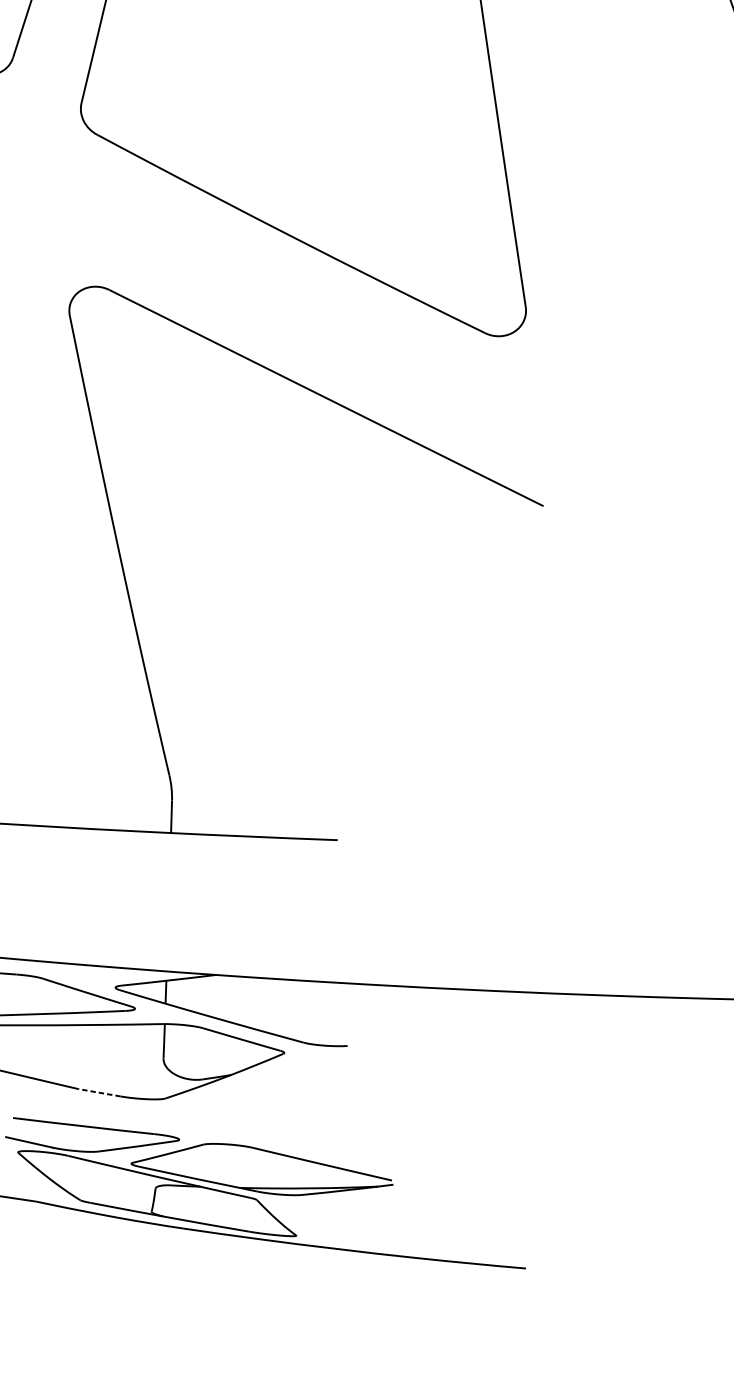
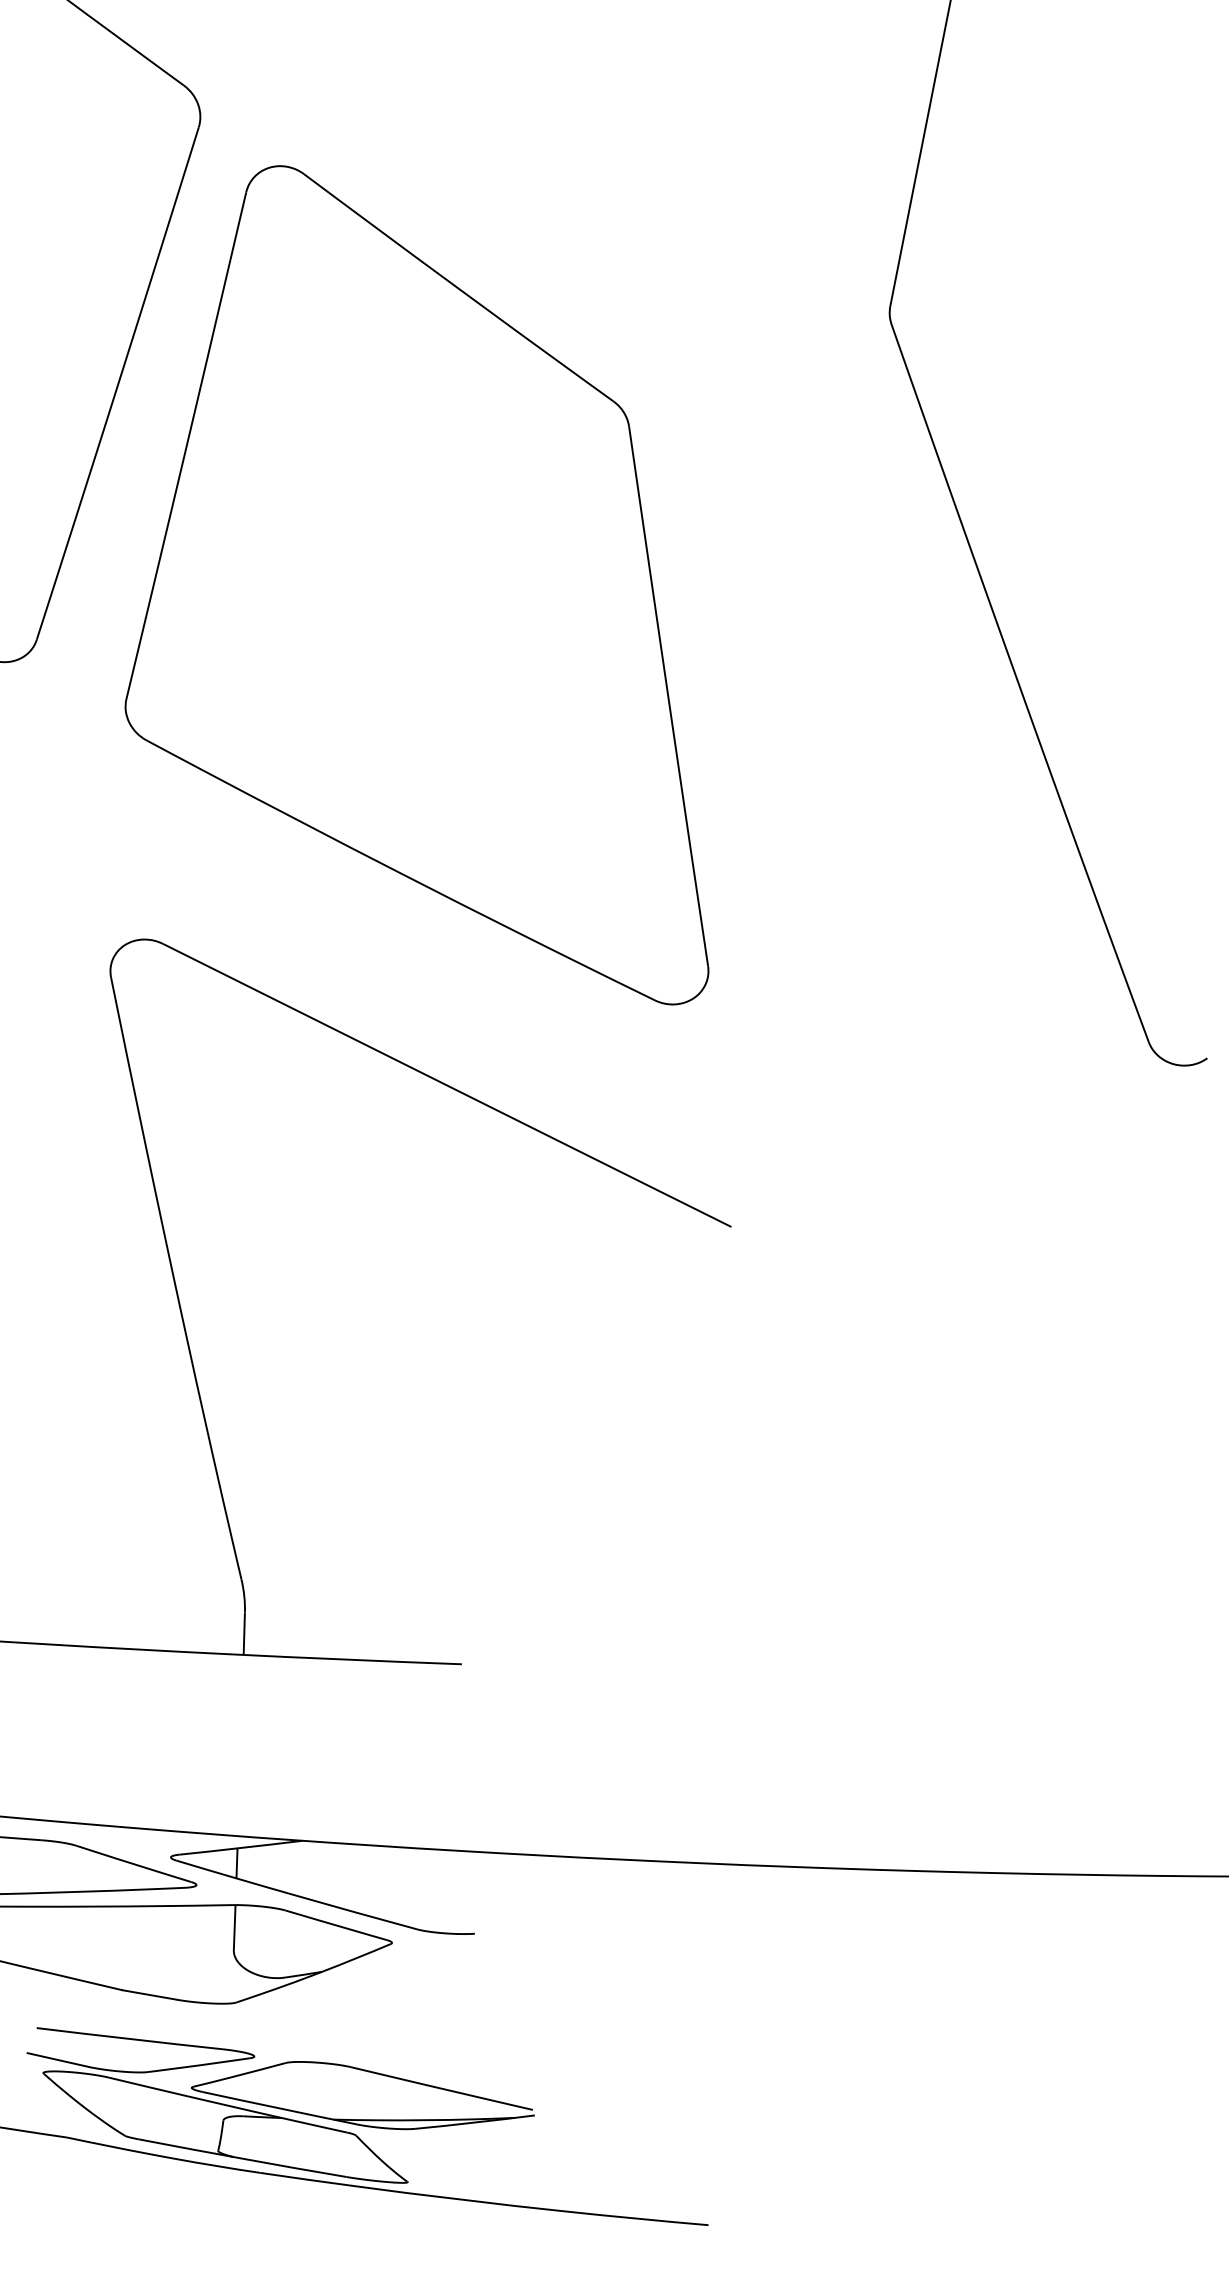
line: (99, 1093) -> (150, 1995), dashed -> solid

